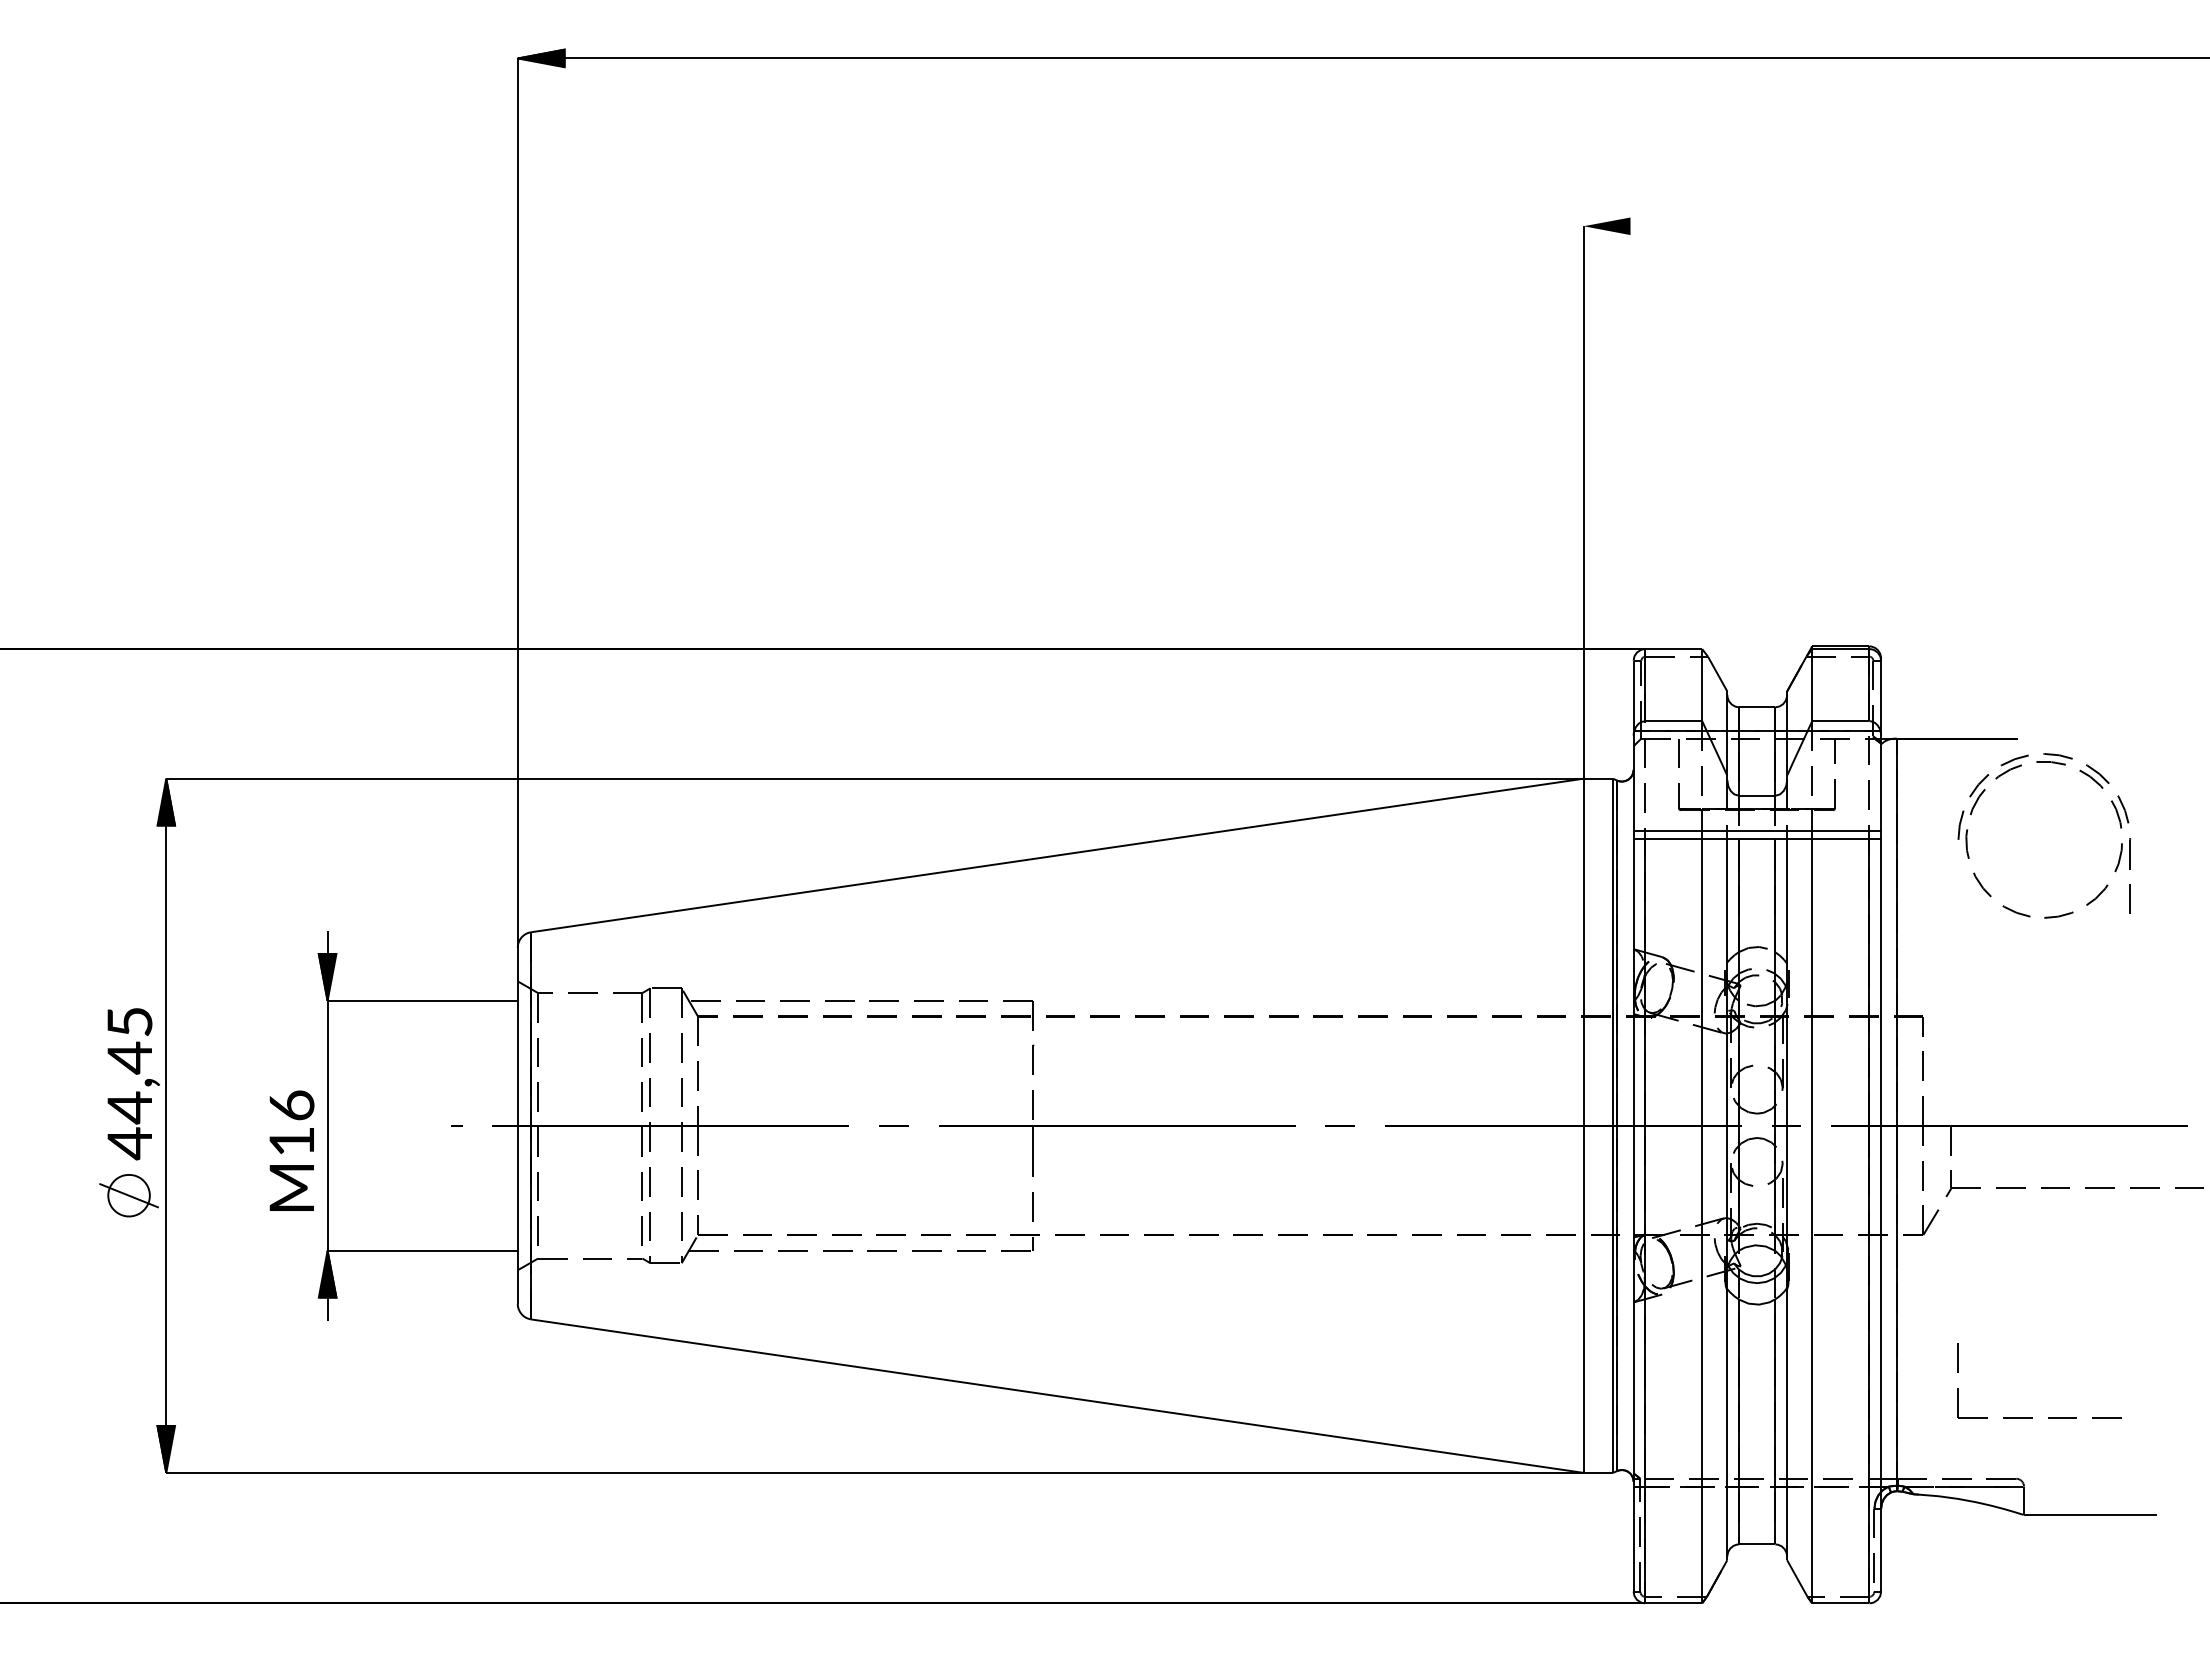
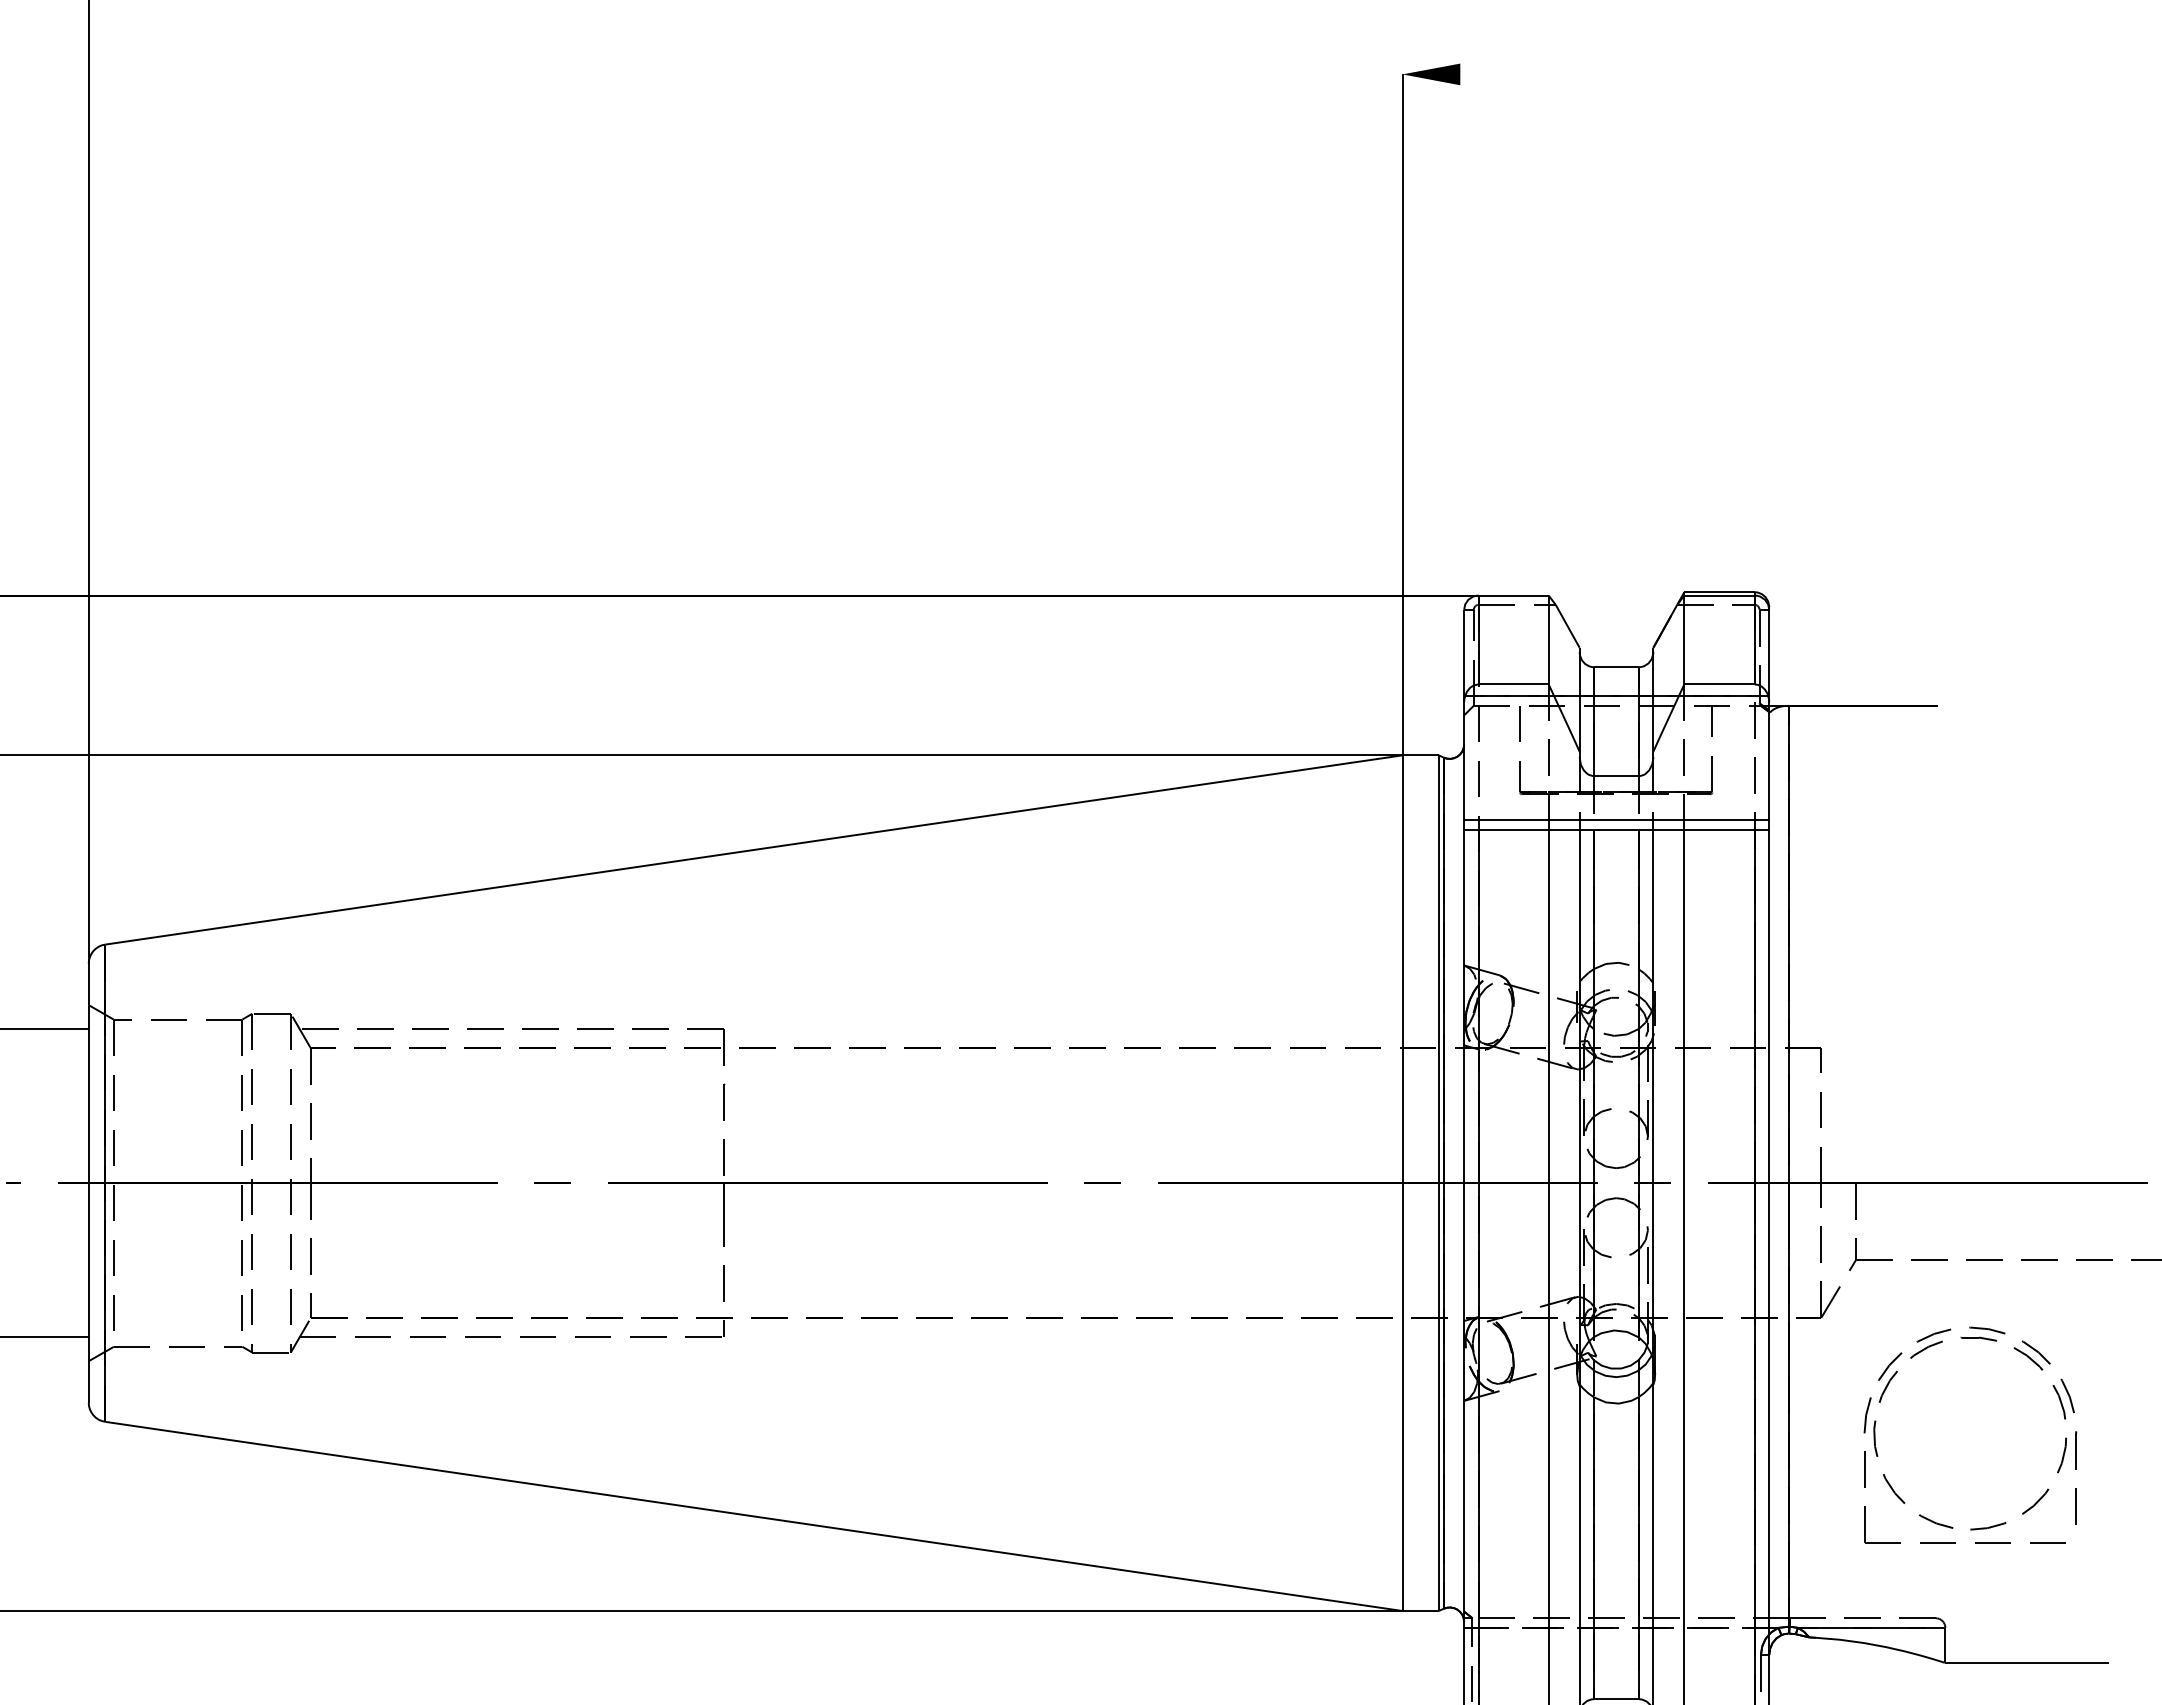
part: (2057, 764) -> (1986, 1340), moved

